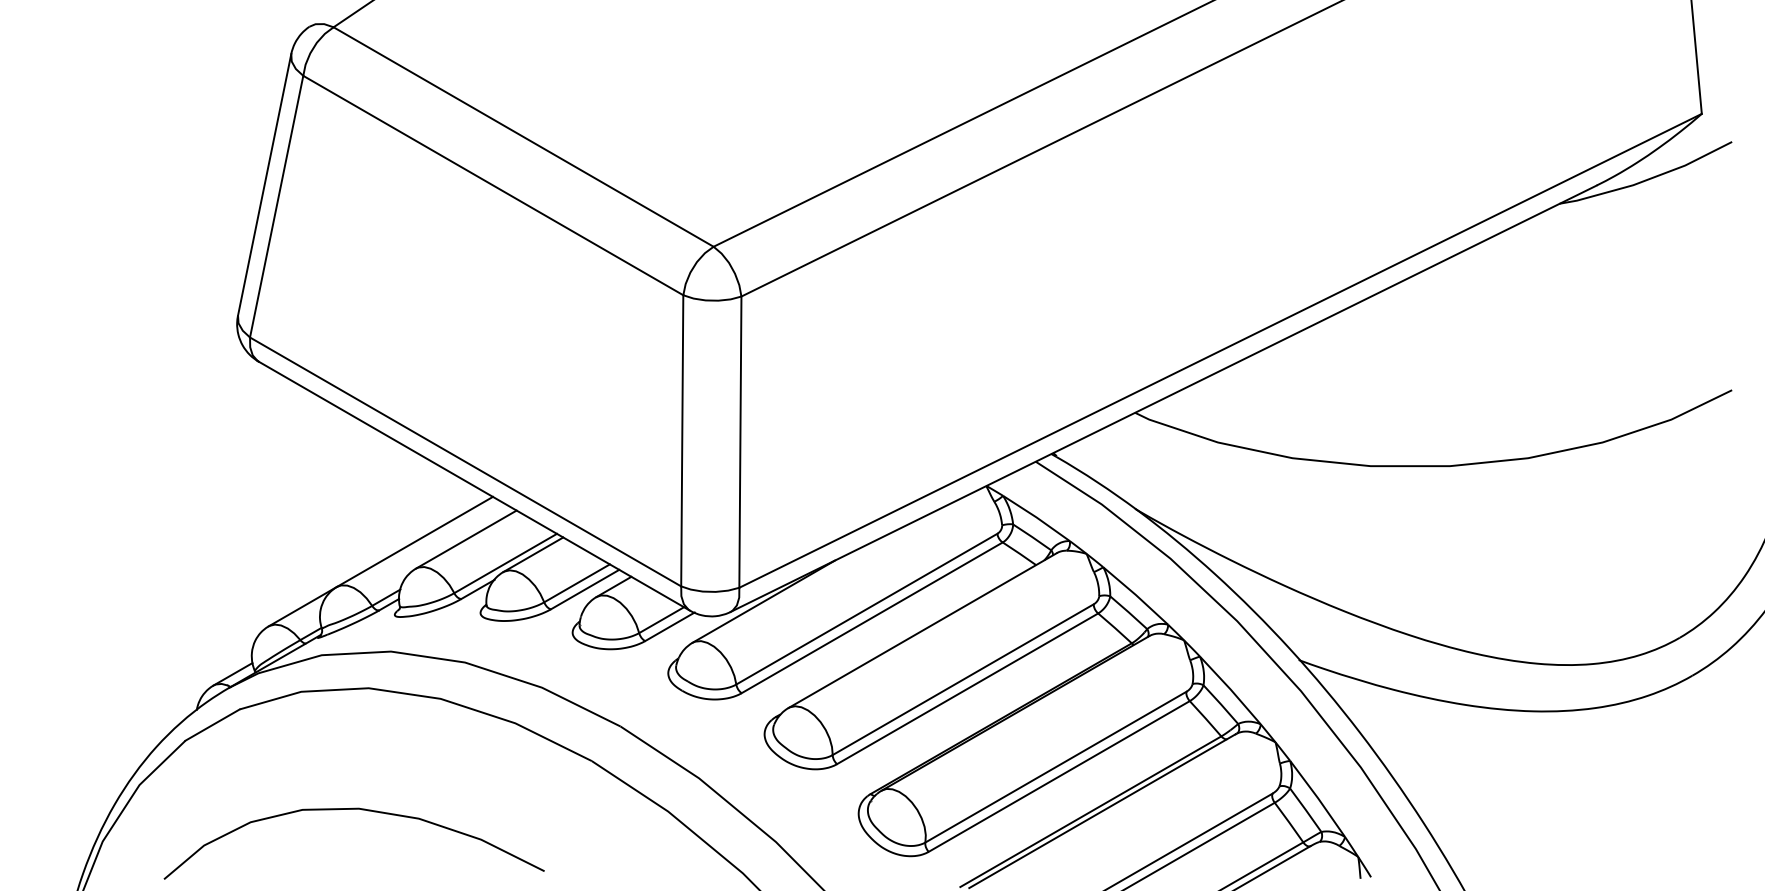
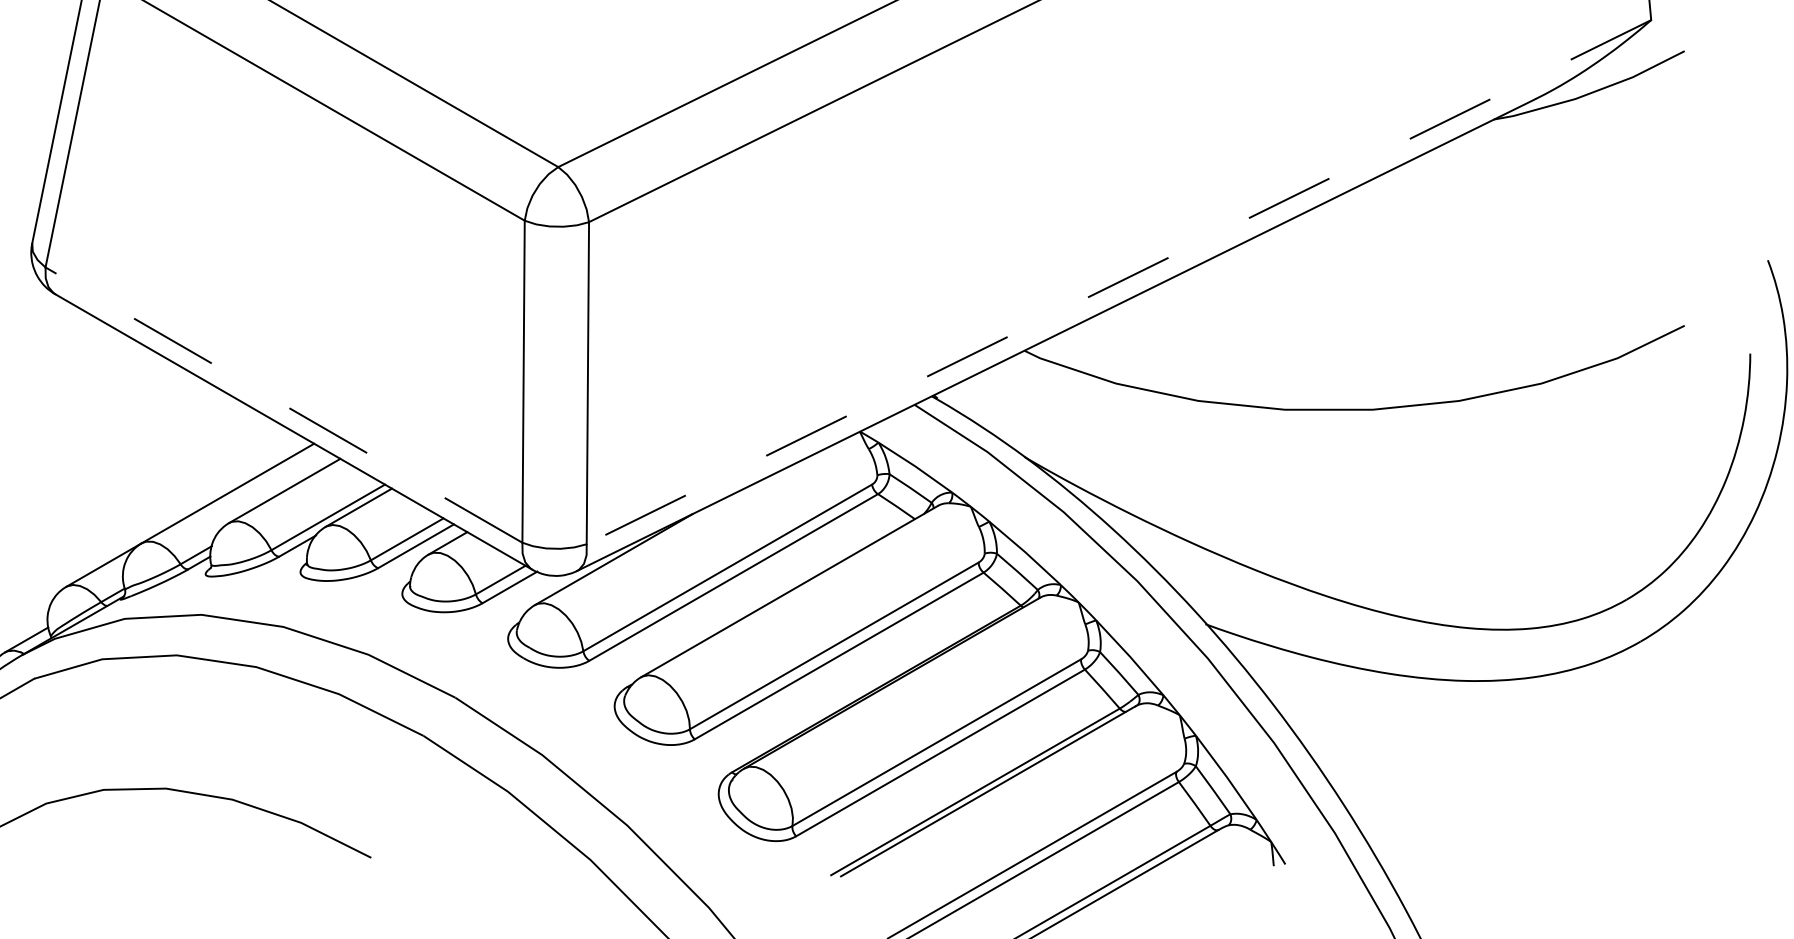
line: (1220, 351) -> (1118, 282), solid -> dashed
line: (465, 461) -> (283, 404), solid -> dashed

